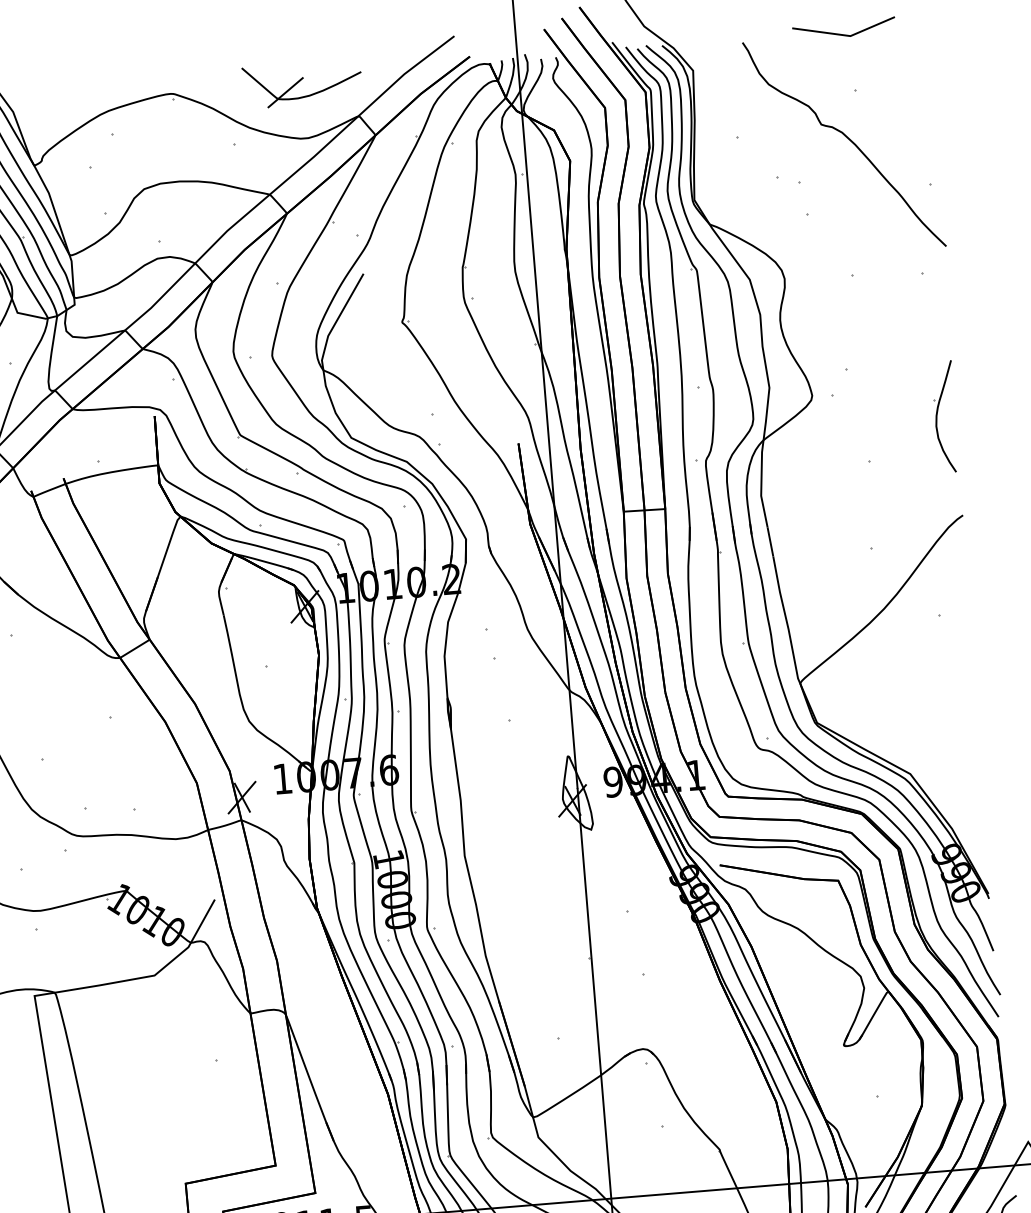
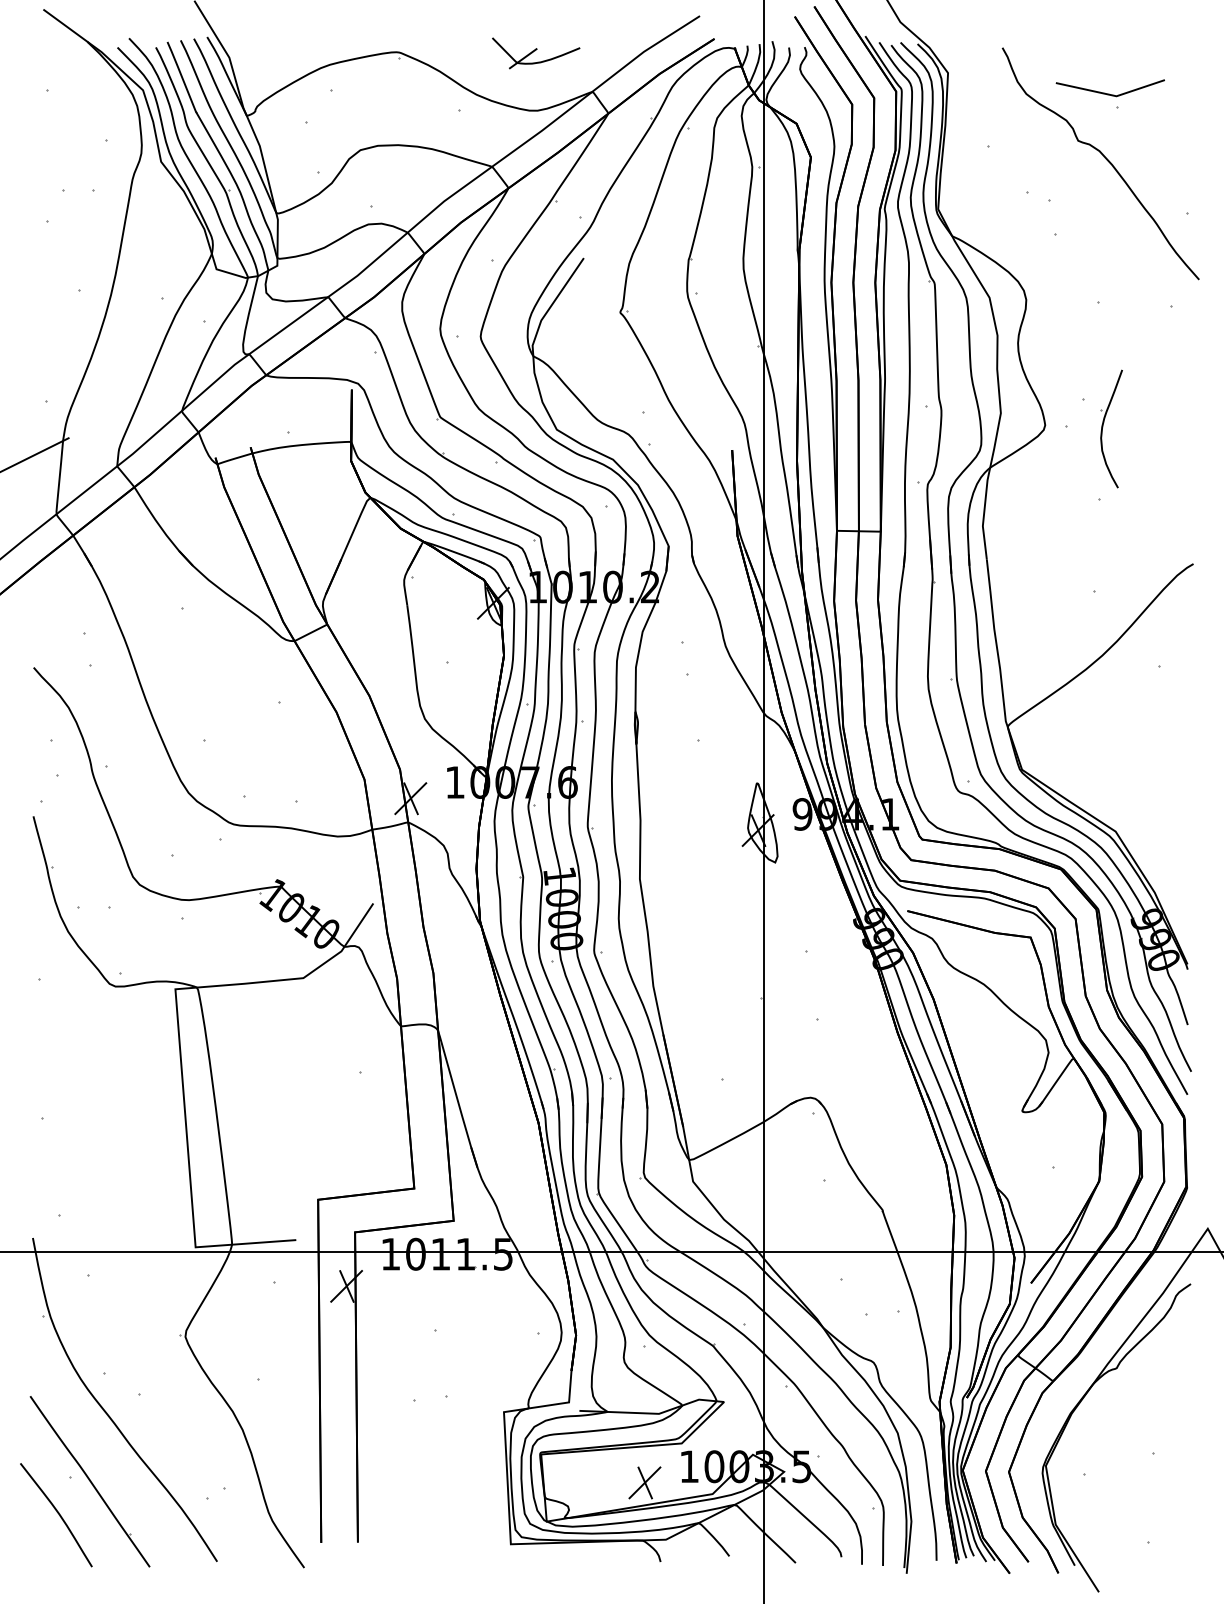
line: (843, 34) -> (1109, 93), moved
part: (302, 84) -> (536, 53), size x0.7
part: (937, 416) -> (1103, 427), moved

